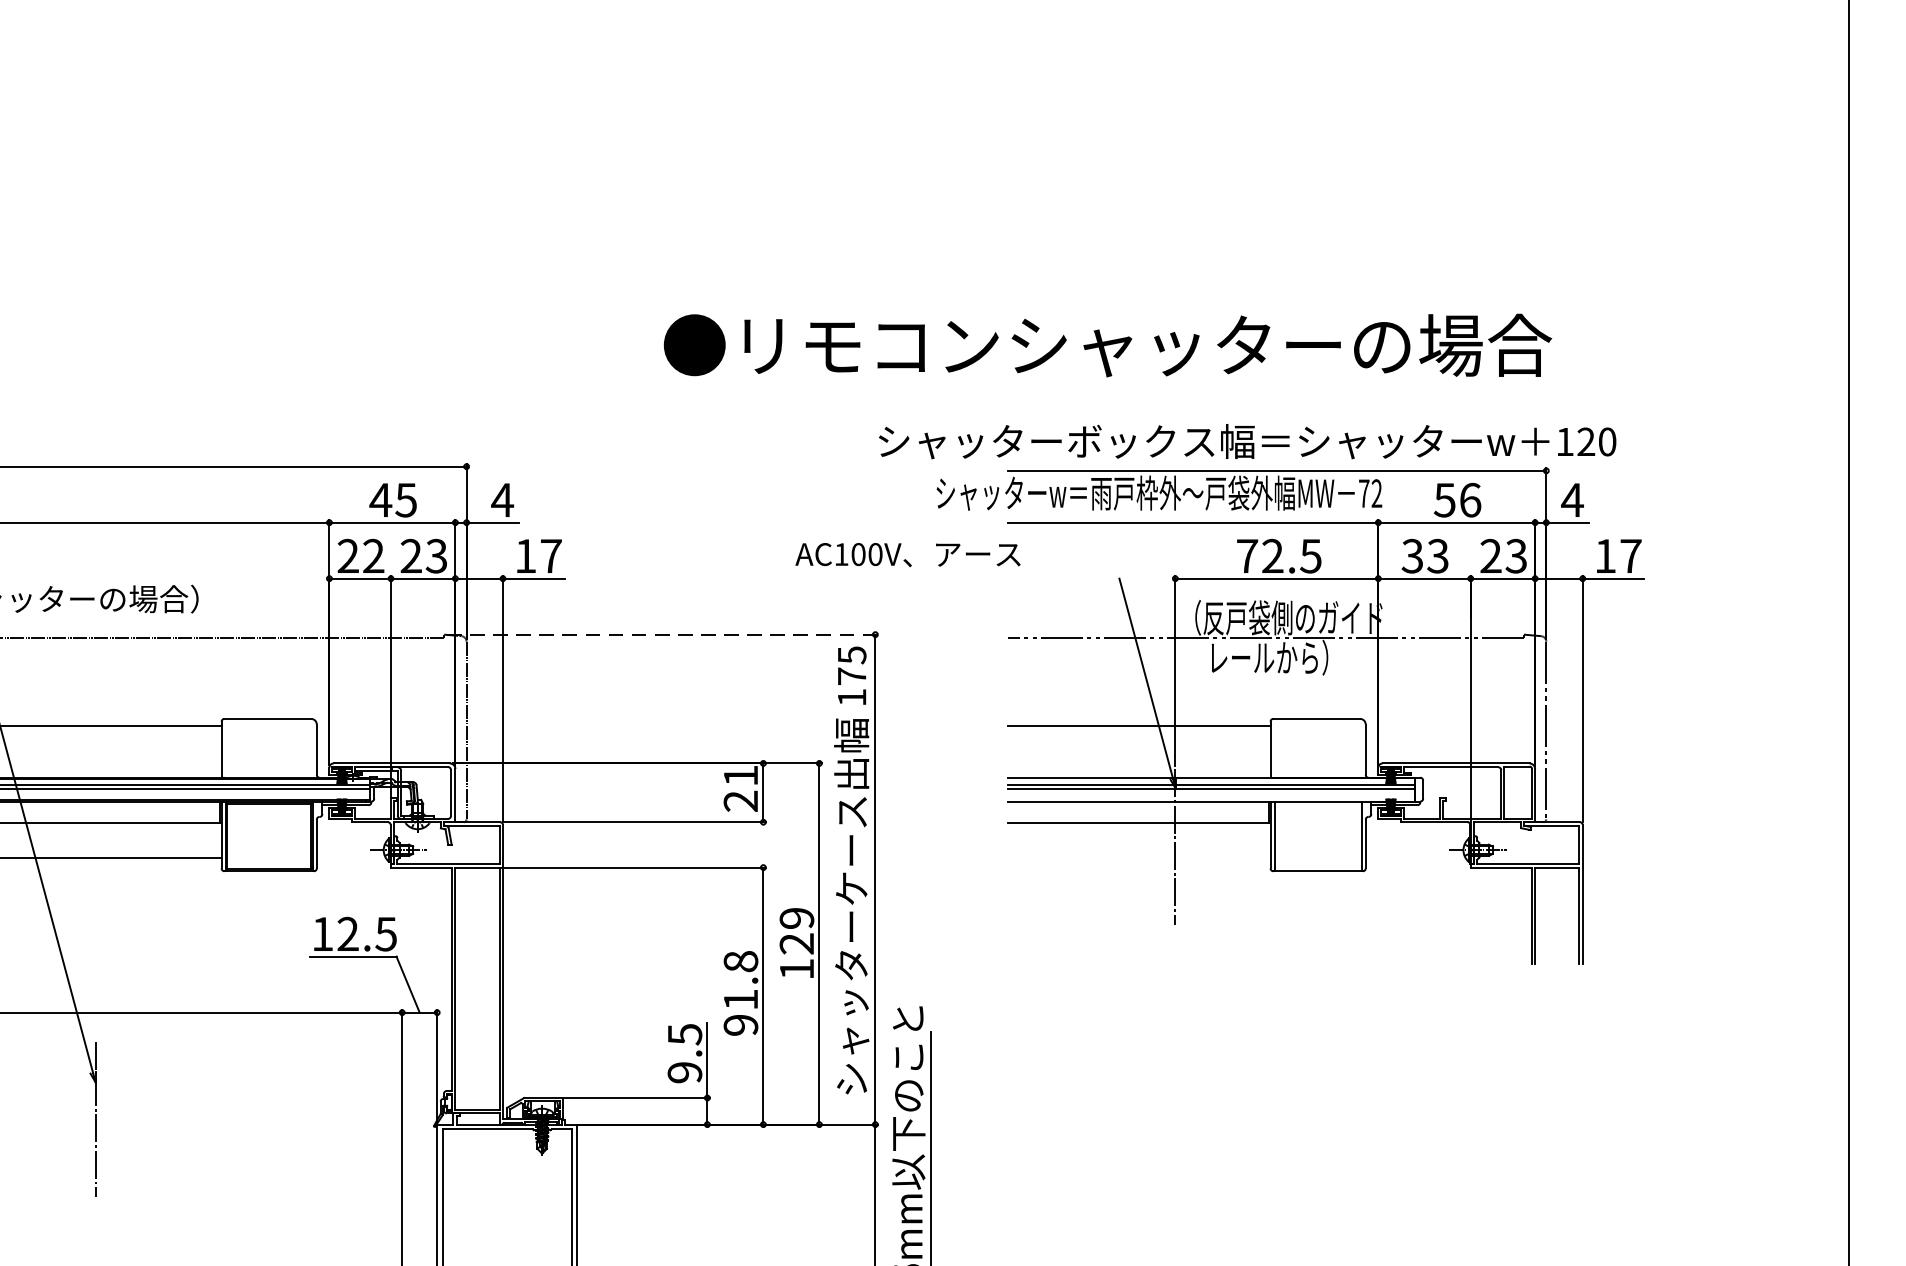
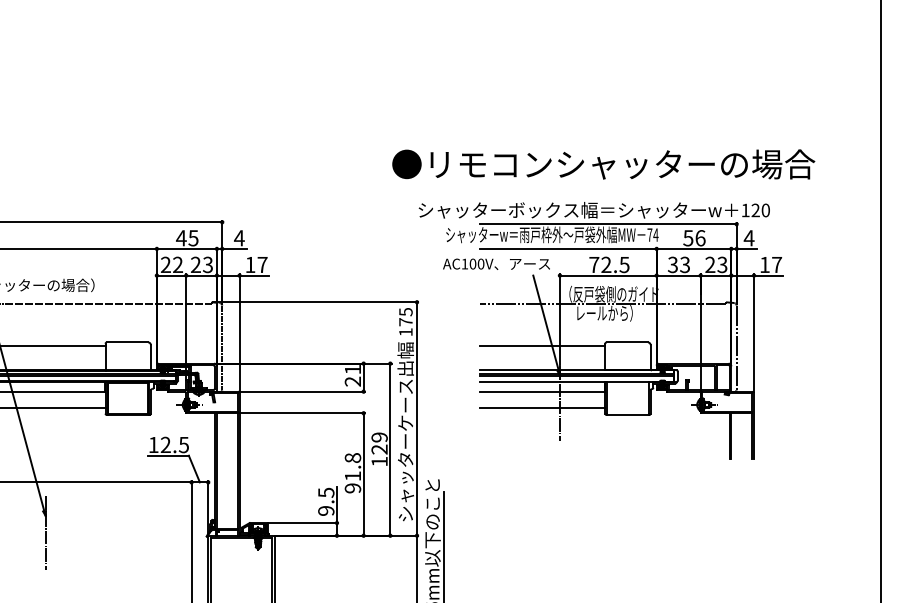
text: (1107, 345) -> (603, 164), moved
text: (1375, 492) -> (655, 234), 72 -> 74
text: (907, 553) -> (496, 263), moved
line: (662, 635) -> (315, 302), dashed -> solid
line: (1138, 857) -> (542, 408), added

